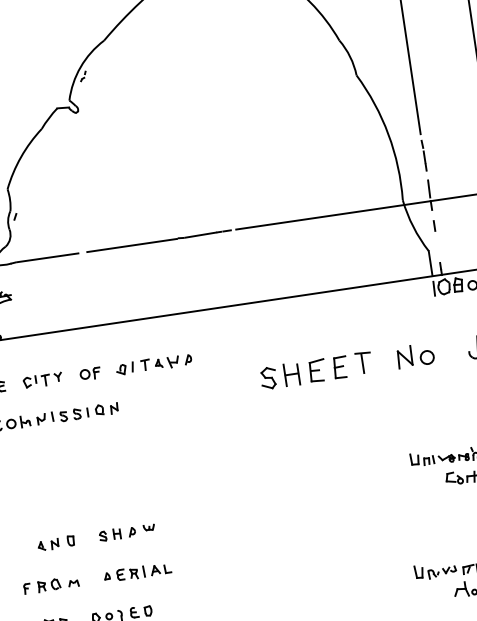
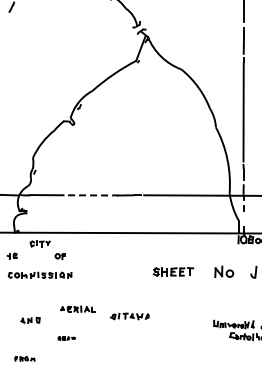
line: (131, 245) -> (90, 195), solid -> dashed
part: (153, 364) -> (129, 316), moved
part: (316, 370) -> (173, 271), size x0.7
part: (41, 379) -> (39, 243), moved
part: (126, 532) -> (66, 338), size x0.6
part: (55, 541) -> (30, 319), moved
part: (136, 573) -> (77, 309), moved
part: (50, 584) -> (24, 358), size x0.7

